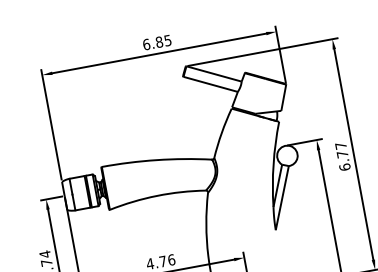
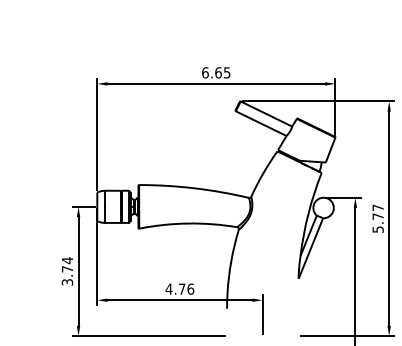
text: (159, 41) -> (218, 72), 6.85 -> 6.65
text: (344, 167) -> (377, 229), 6.77 -> 5.77

